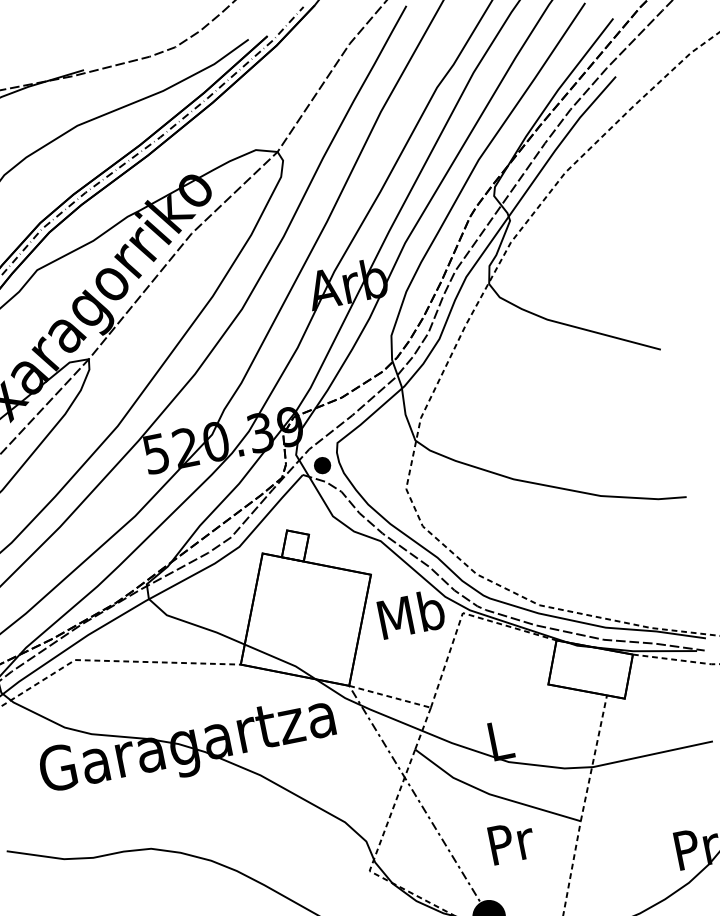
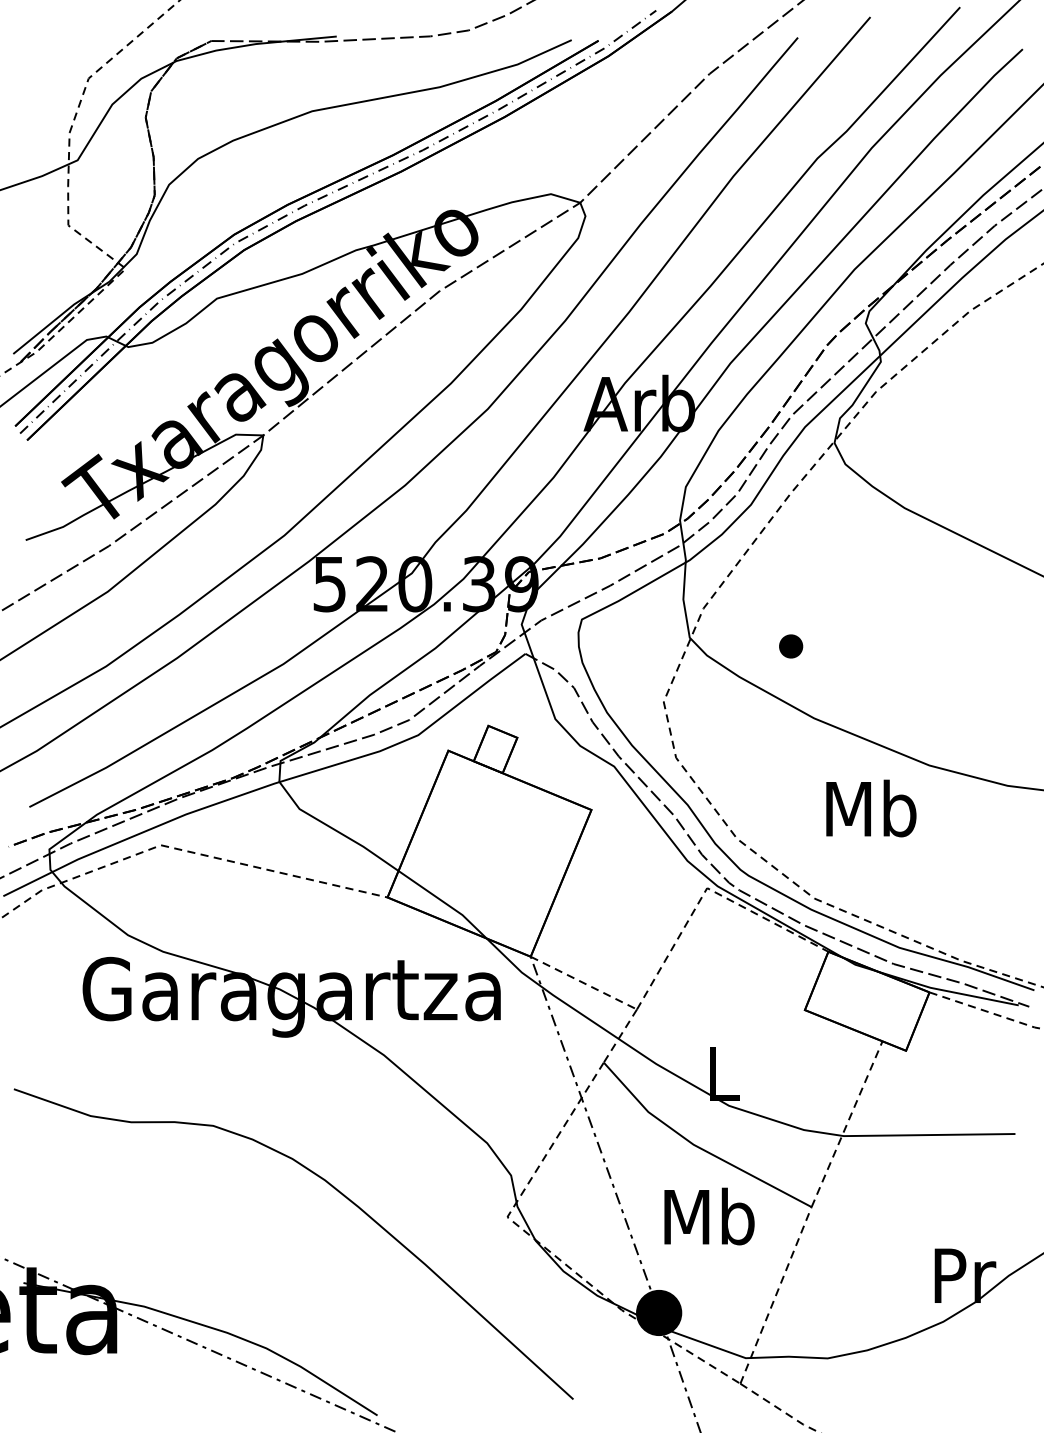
part: (322, 465) -> (791, 646), moved
text: (411, 614) -> (871, 808), moved
text: (510, 842) -> (709, 1216), Pr -> Mb

